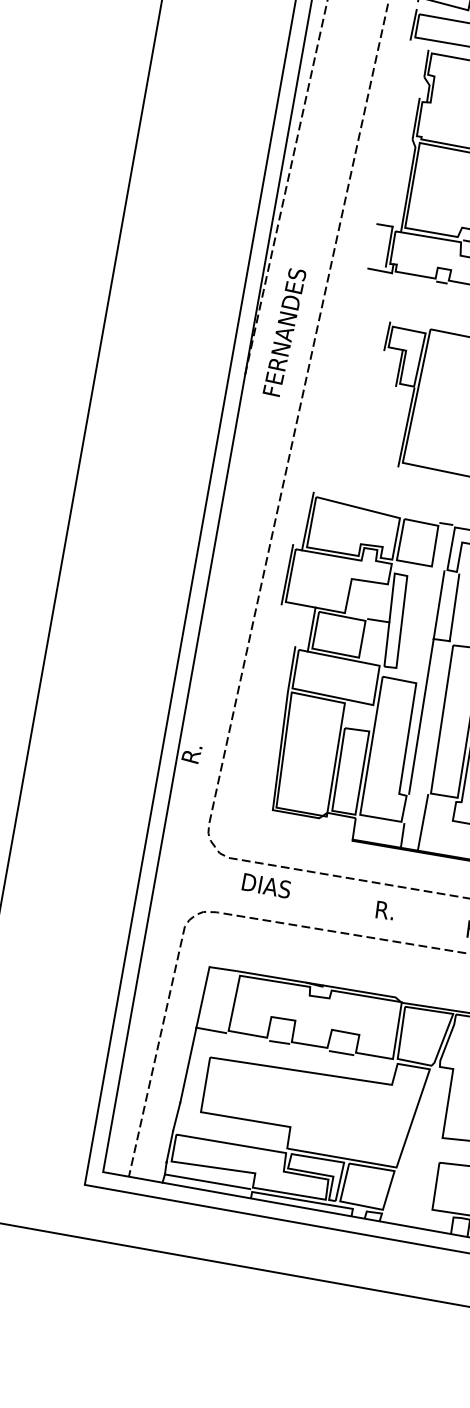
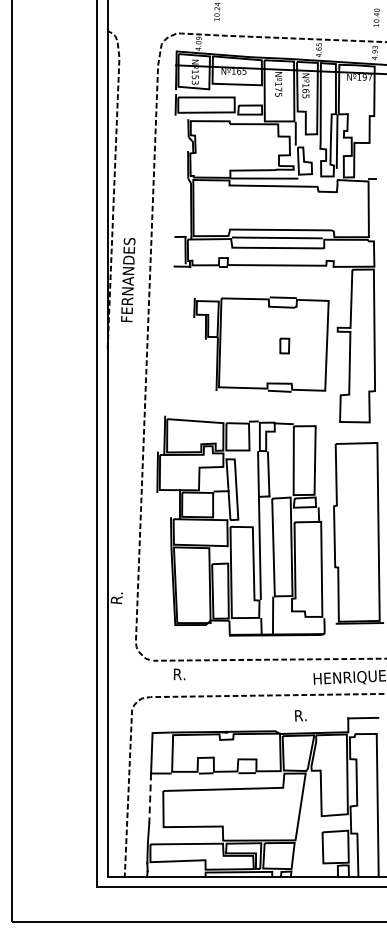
text: (284, 333) -> (128, 280), moved
text: (265, 885) -> (179, 674), DIAS -> R.
text: (384, 910) -> (300, 715), moved
line: (188, 1065) -> (150, 798), solid -> dashed
line: (207, 1180) -> (175, 870), removed

